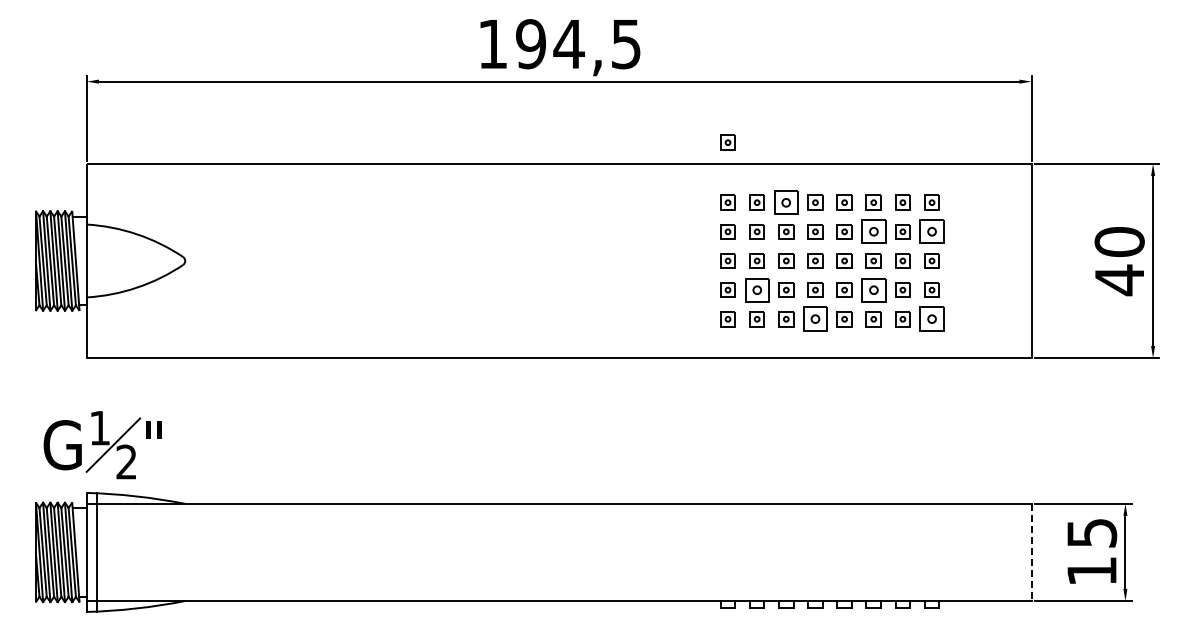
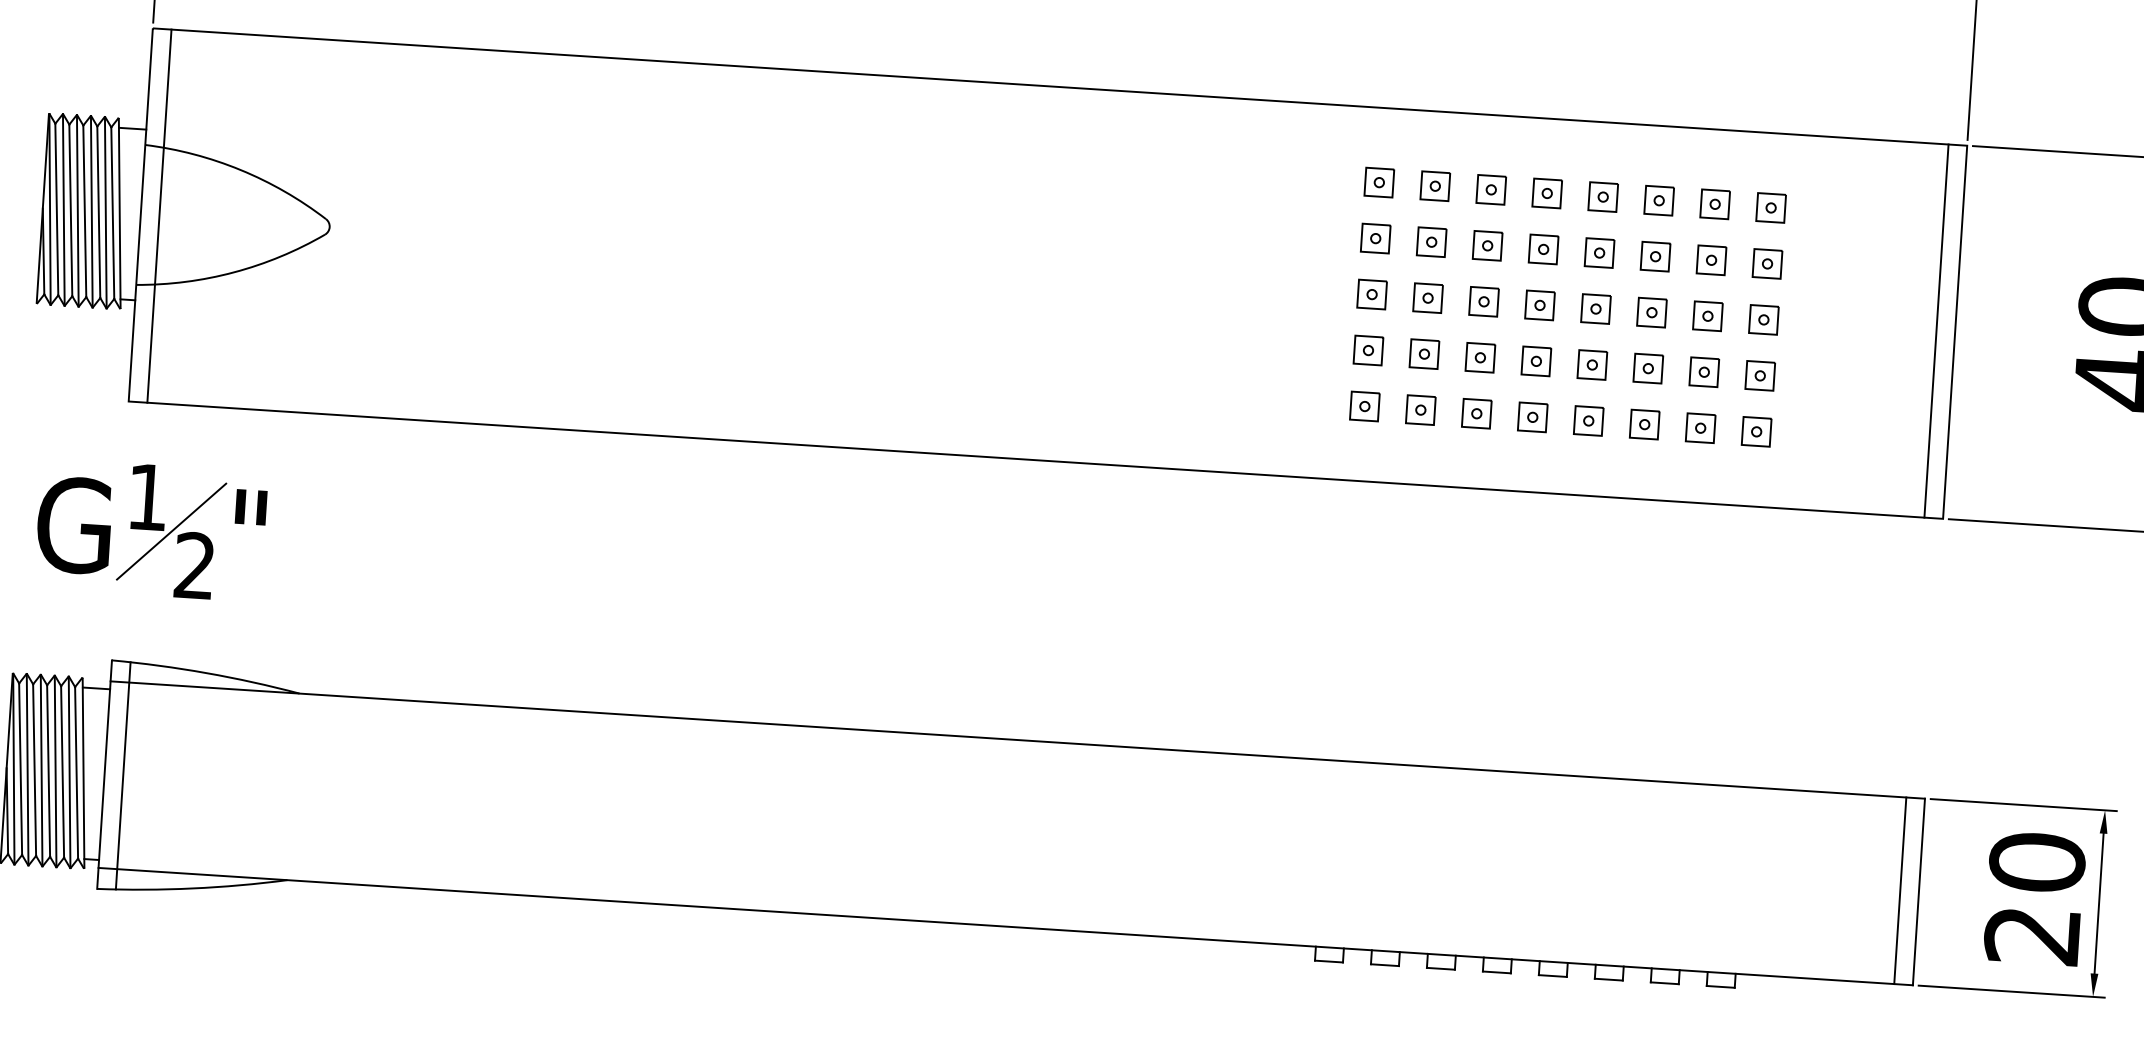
part: (727, 142) -> (1385, 66), removed
part: (786, 202) -> (1491, 189), size x0.62
part: (873, 231) -> (1655, 256), size x0.62
part: (931, 231) -> (1766, 263), size x0.62
line: (96, 260) -> (159, 215), added
line: (1021, 260) -> (1935, 330), added
part: (756, 289) -> (1423, 352), size x0.62
part: (873, 289) -> (1647, 367), size x0.62
part: (815, 319) -> (1532, 417), size x0.62
part: (931, 319) -> (1755, 432), size x0.62
part: (102, 445) -> (150, 530), moved
text: (1091, 551) -> (2034, 897), 15 -> 20
line: (1021, 552) -> (1899, 890), added
line: (1031, 552) -> (1918, 892), dashed -> solid

